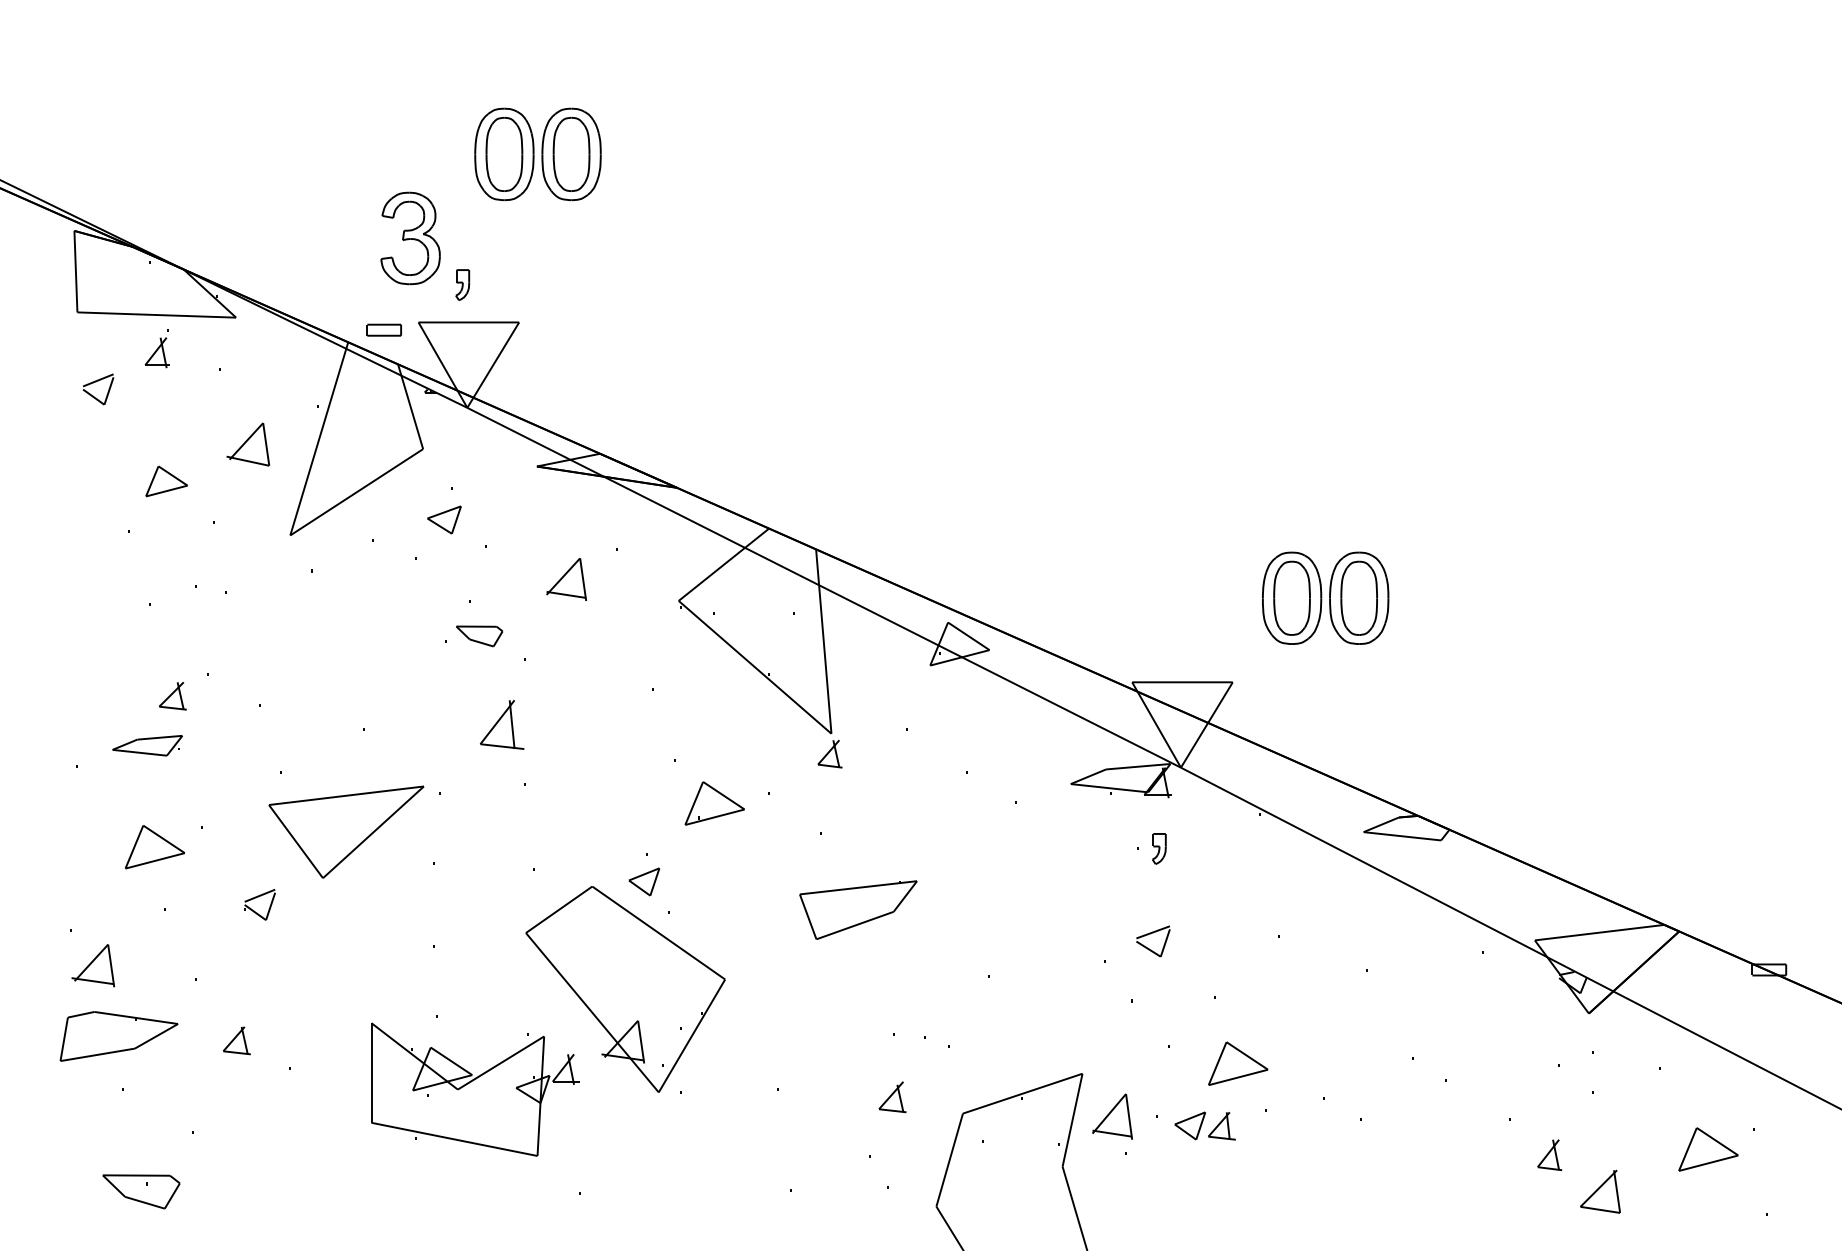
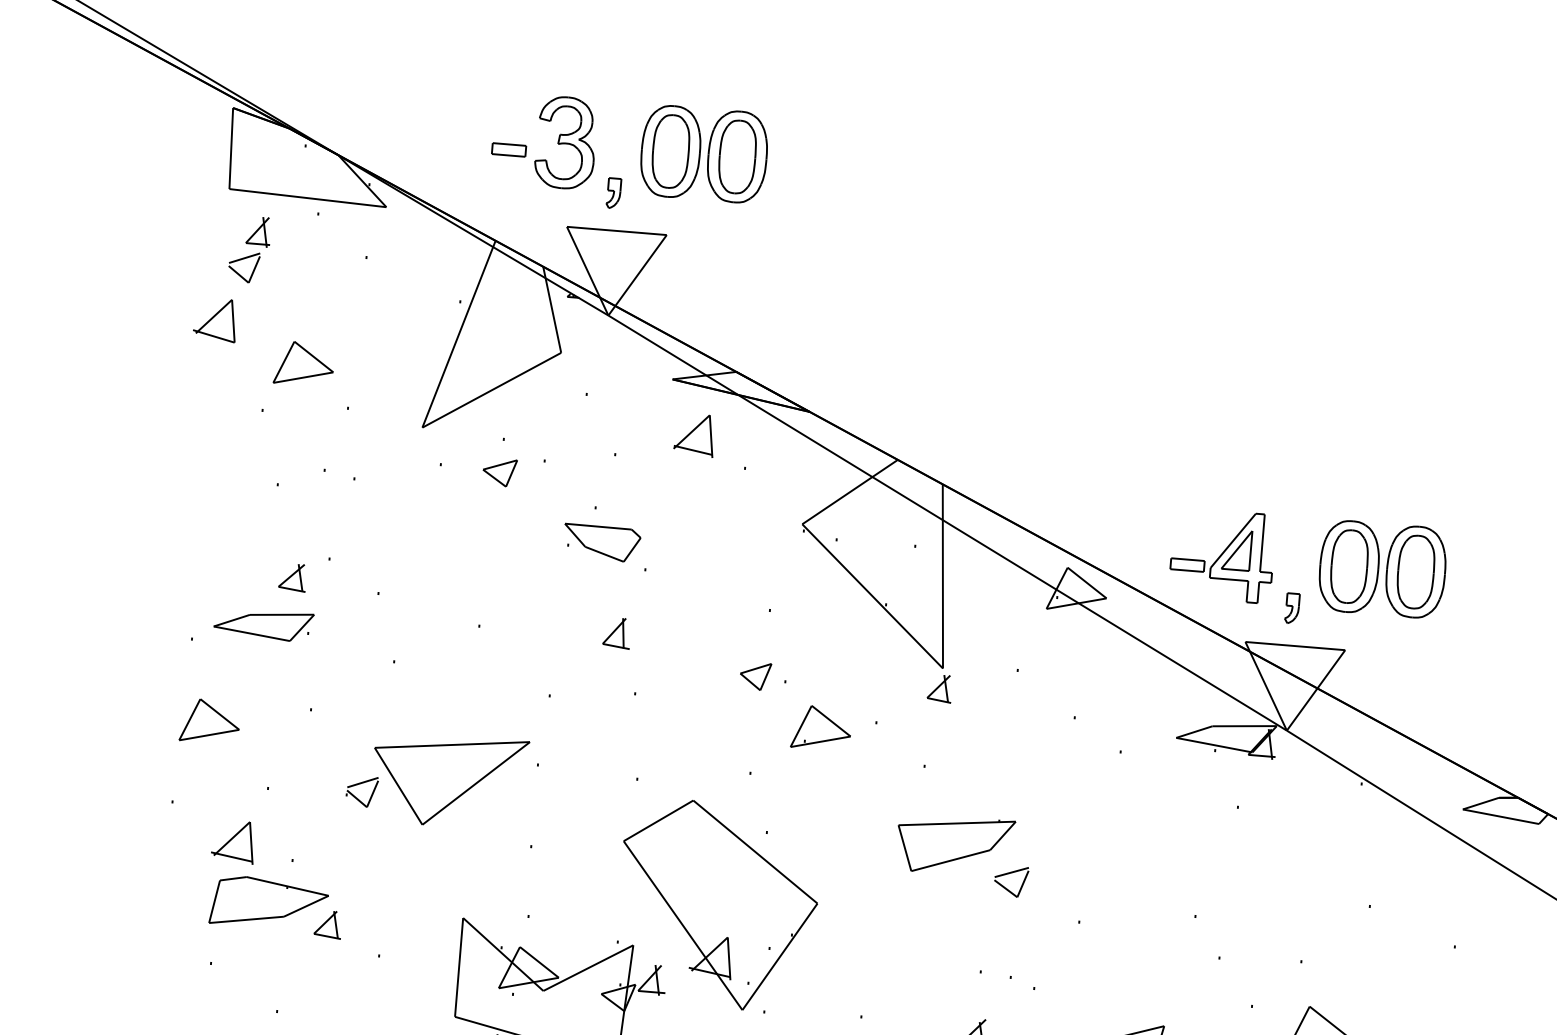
part: (537, 153) -> (703, 153), moved
part: (383, 329) -> (508, 149), moved
part: (156, 352) -> (257, 231), moved
part: (248, 444) -> (215, 319), moved
part: (166, 481) -> (304, 364), size x1.43
part: (444, 519) -> (499, 472), moved
part: (566, 579) -> (694, 435), moved
part: (1102, 597) -> (1222, 555), added
part: (1325, 597) -> (1382, 568), moved
part: (479, 636) -> (601, 543), size x1.67
part: (502, 725) -> (617, 633), size x0.62
part: (147, 745) -> (263, 624), size x1.43
part: (346, 831) -> (449, 780), moved
part: (155, 847) -> (210, 721), moved
part: (1159, 848) -> (1292, 608), moved
part: (644, 881) -> (755, 675), moved
part: (1150, 934) -> (1008, 874), moved
part: (93, 965) -> (233, 841), moved
part: (118, 1036) -> (268, 903), moved

